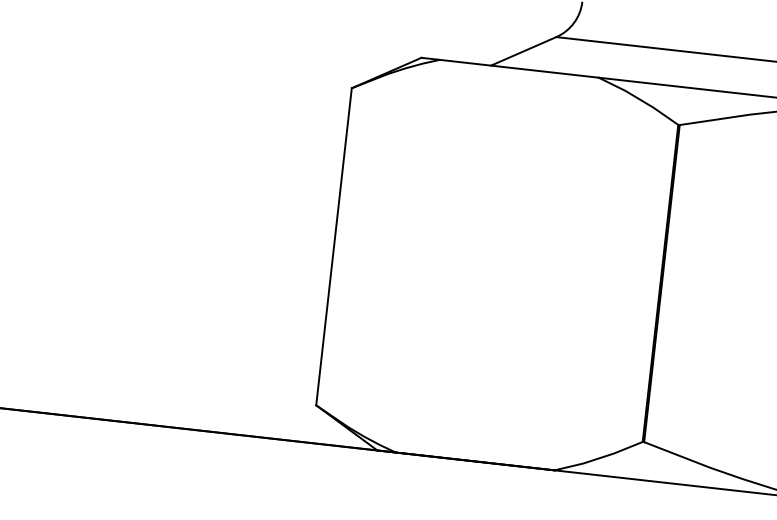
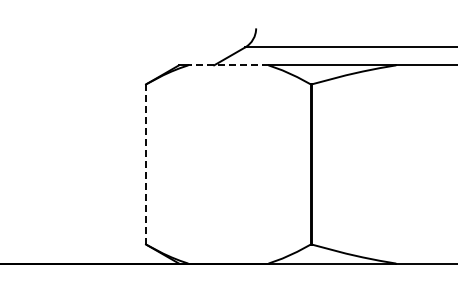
line: (517, 68) -> (227, 65), solid -> dashed
line: (335, 244) -> (146, 163), solid -> dashed

